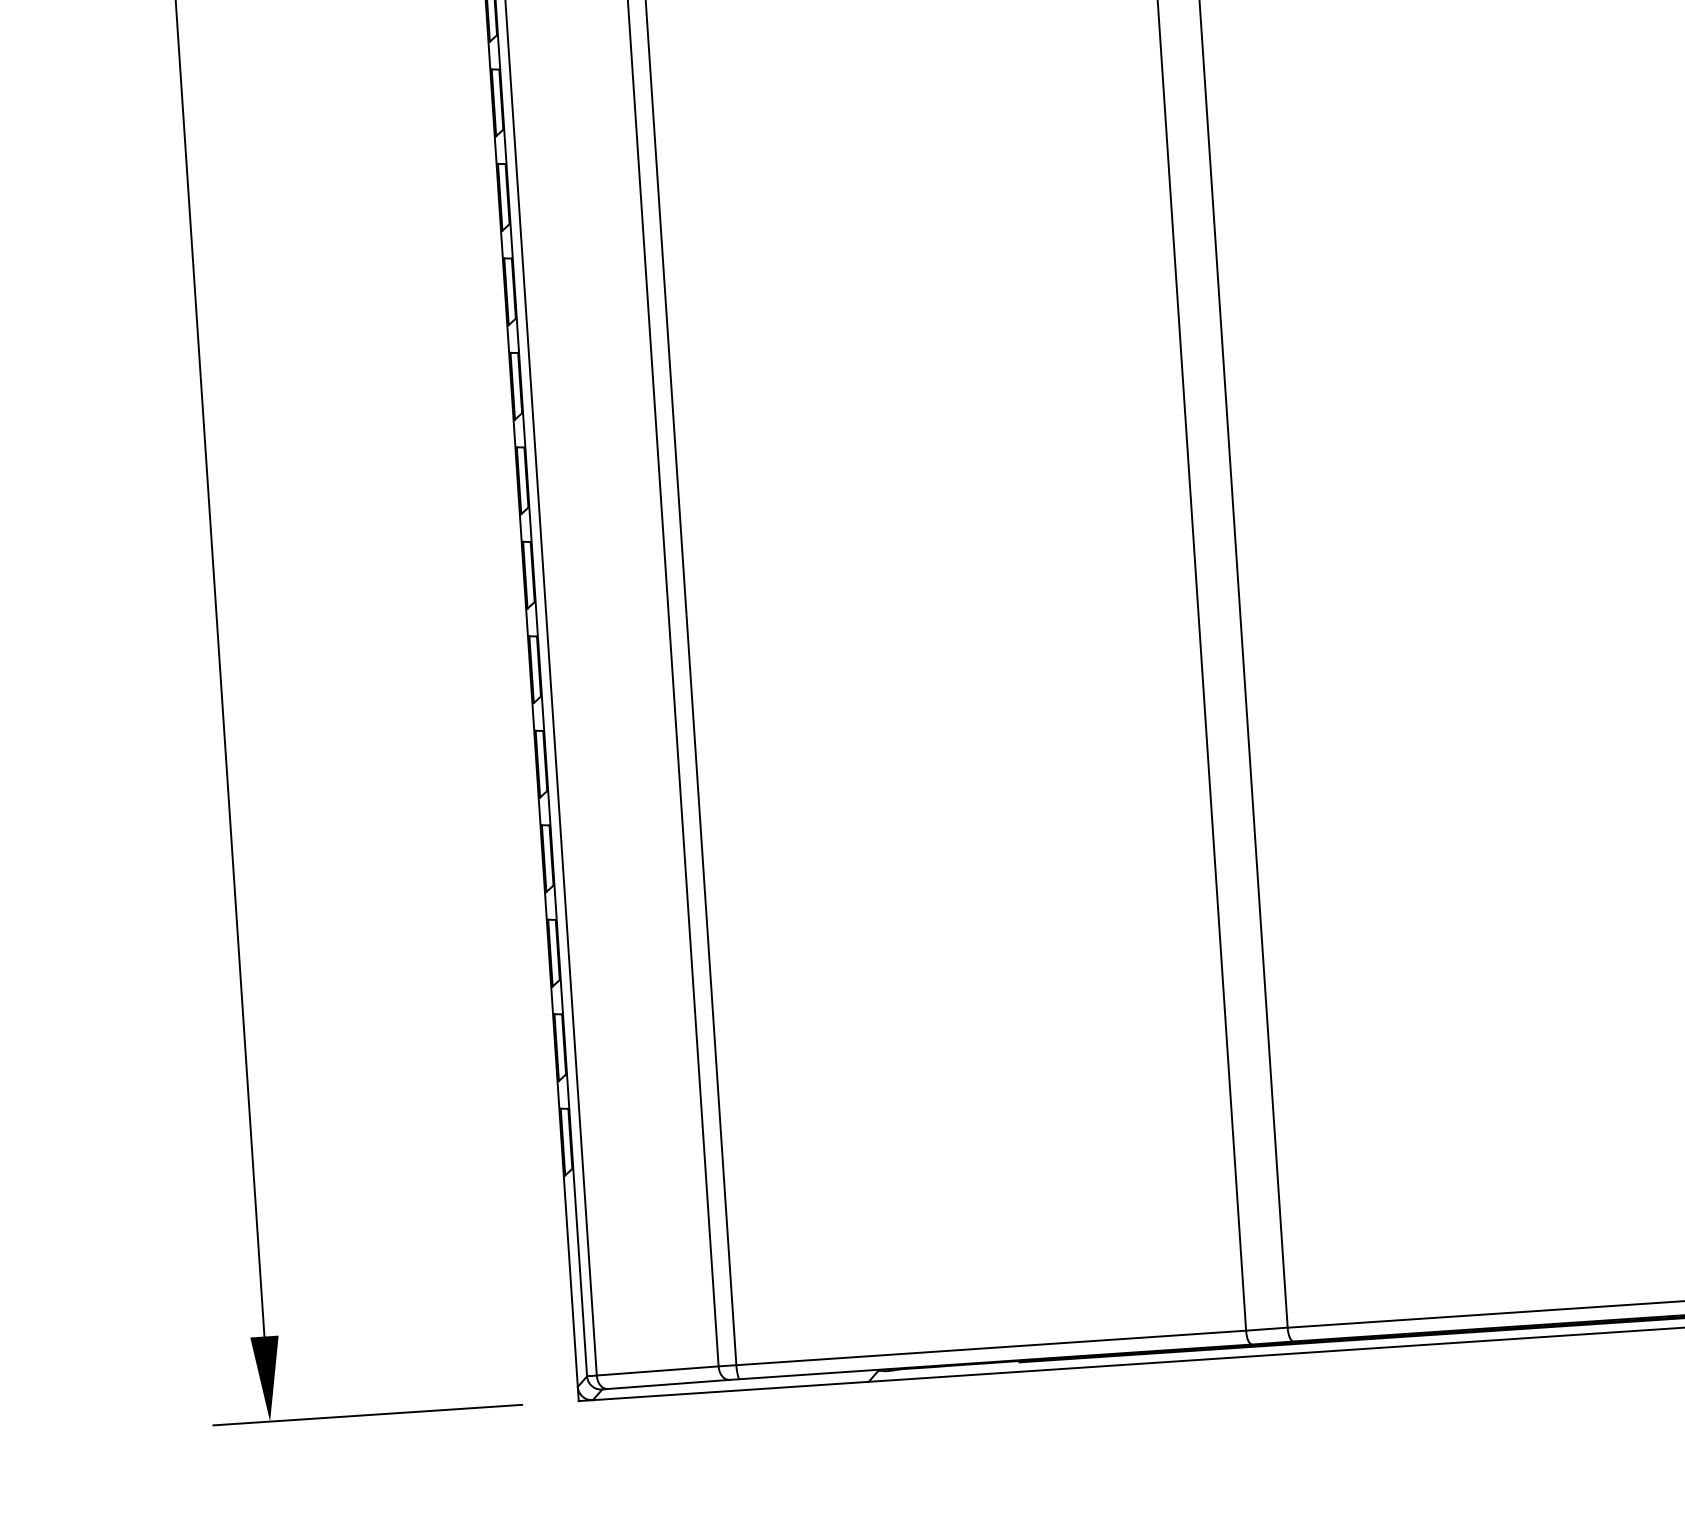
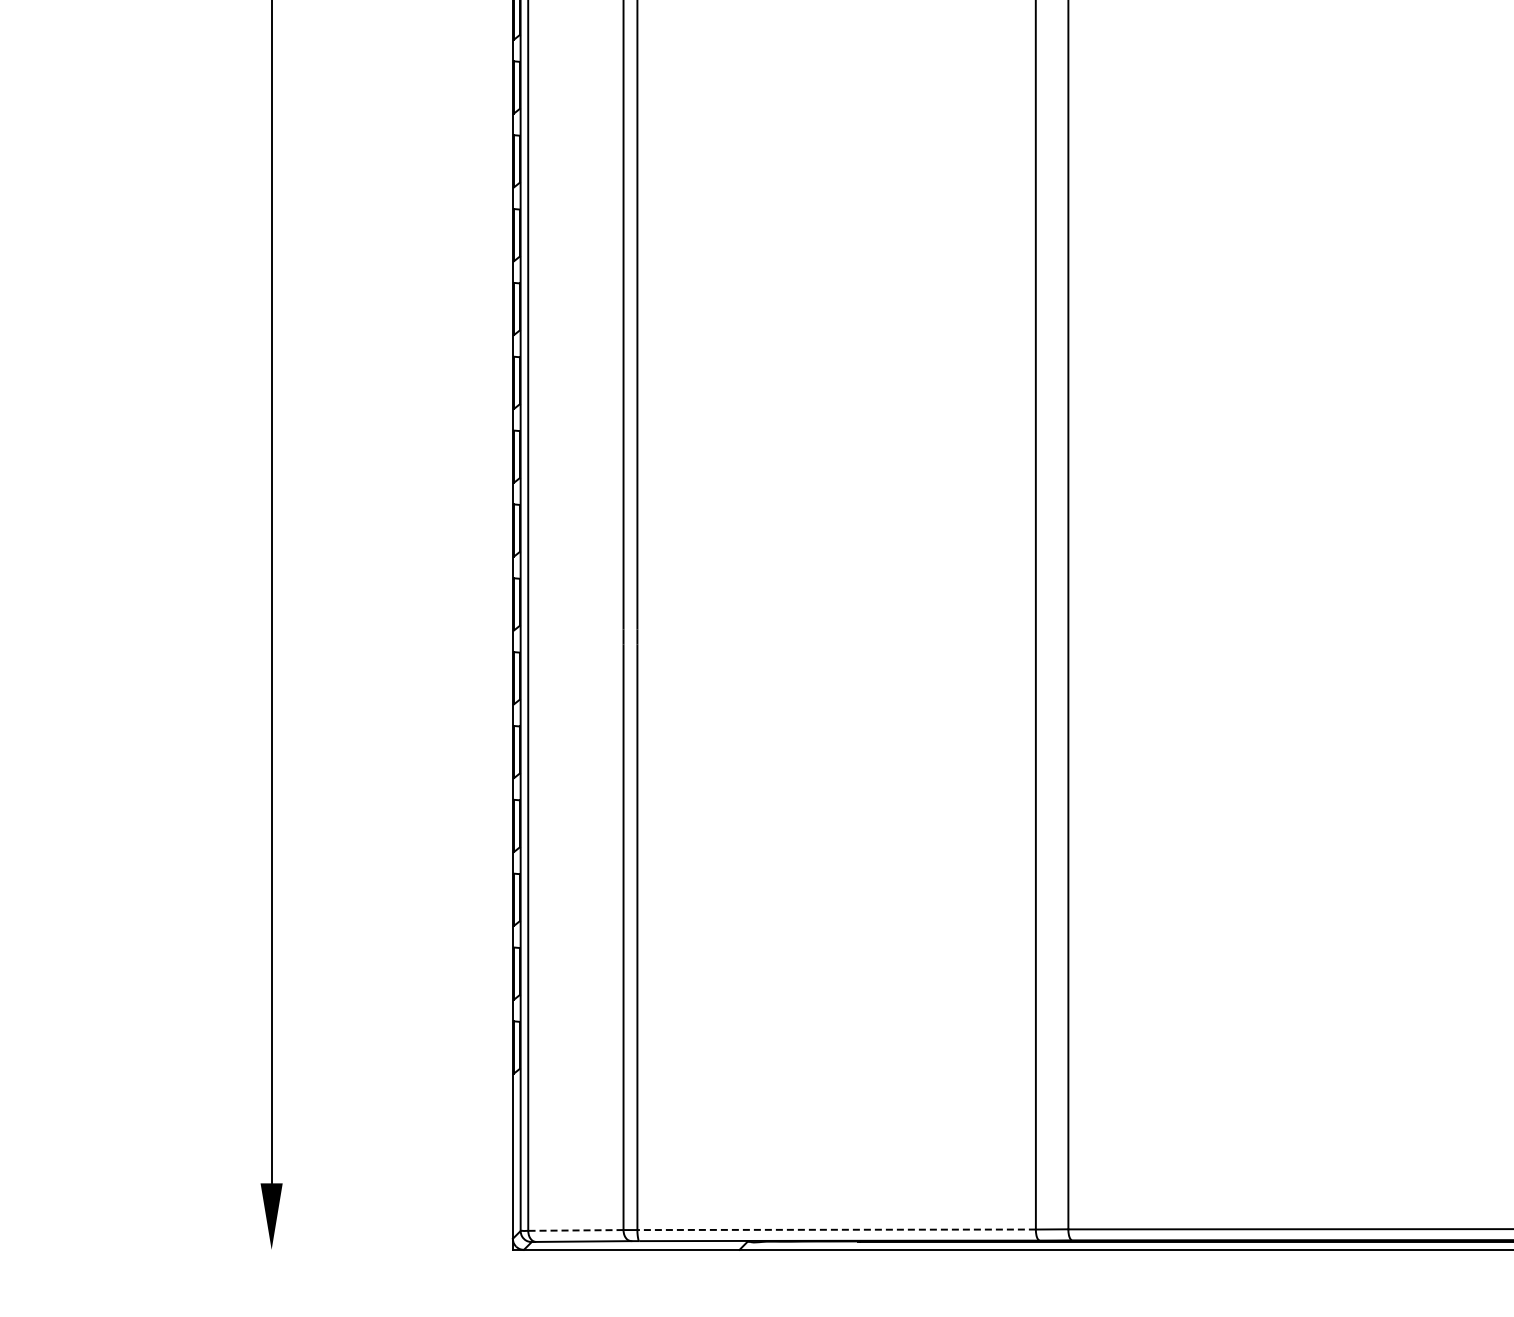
line: (991, 1347) -> (836, 1229), solid -> dashed
line: (657, 1371) -> (575, 1230), solid -> dashed
line: (367, 1414) -> (347, 1249), removed

